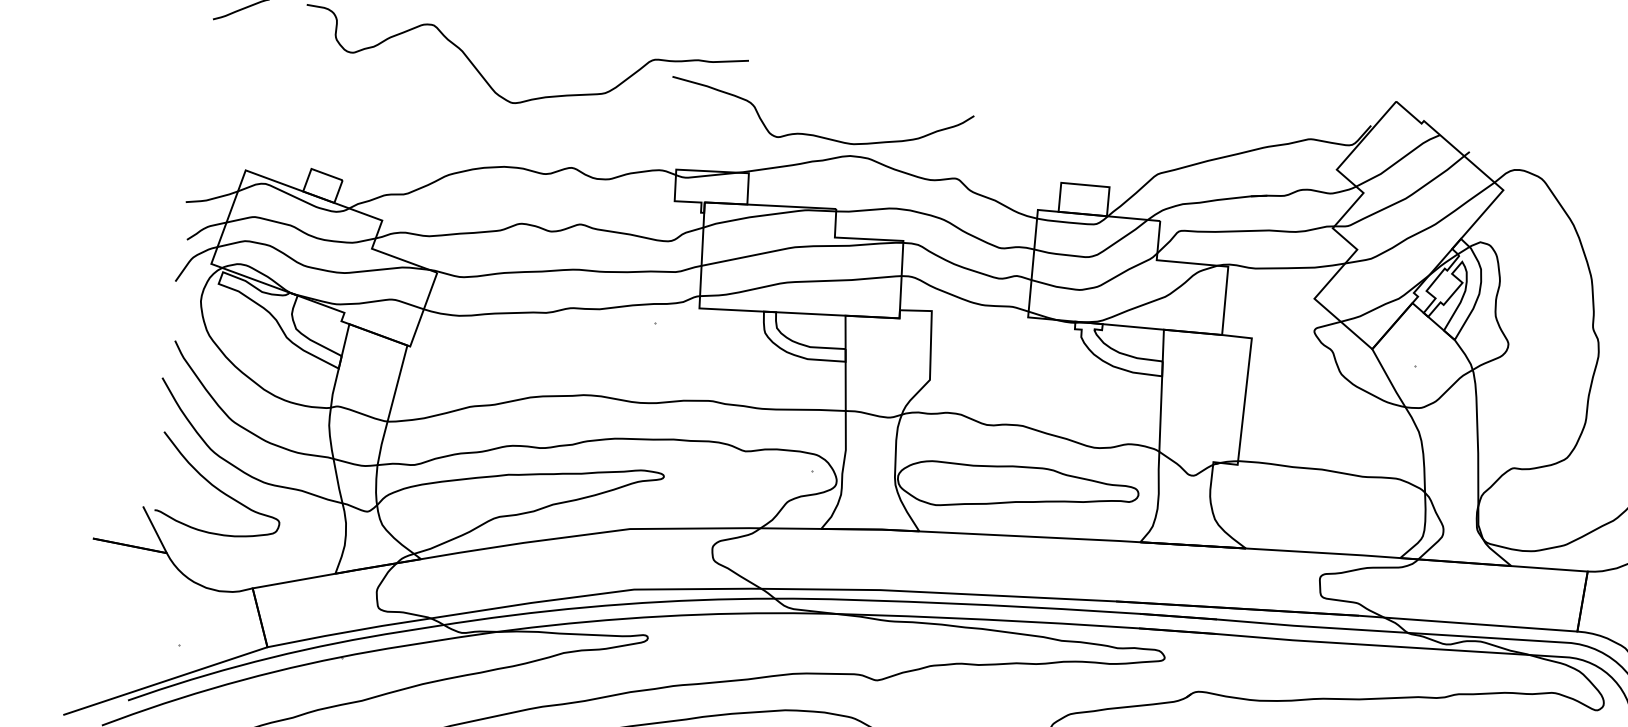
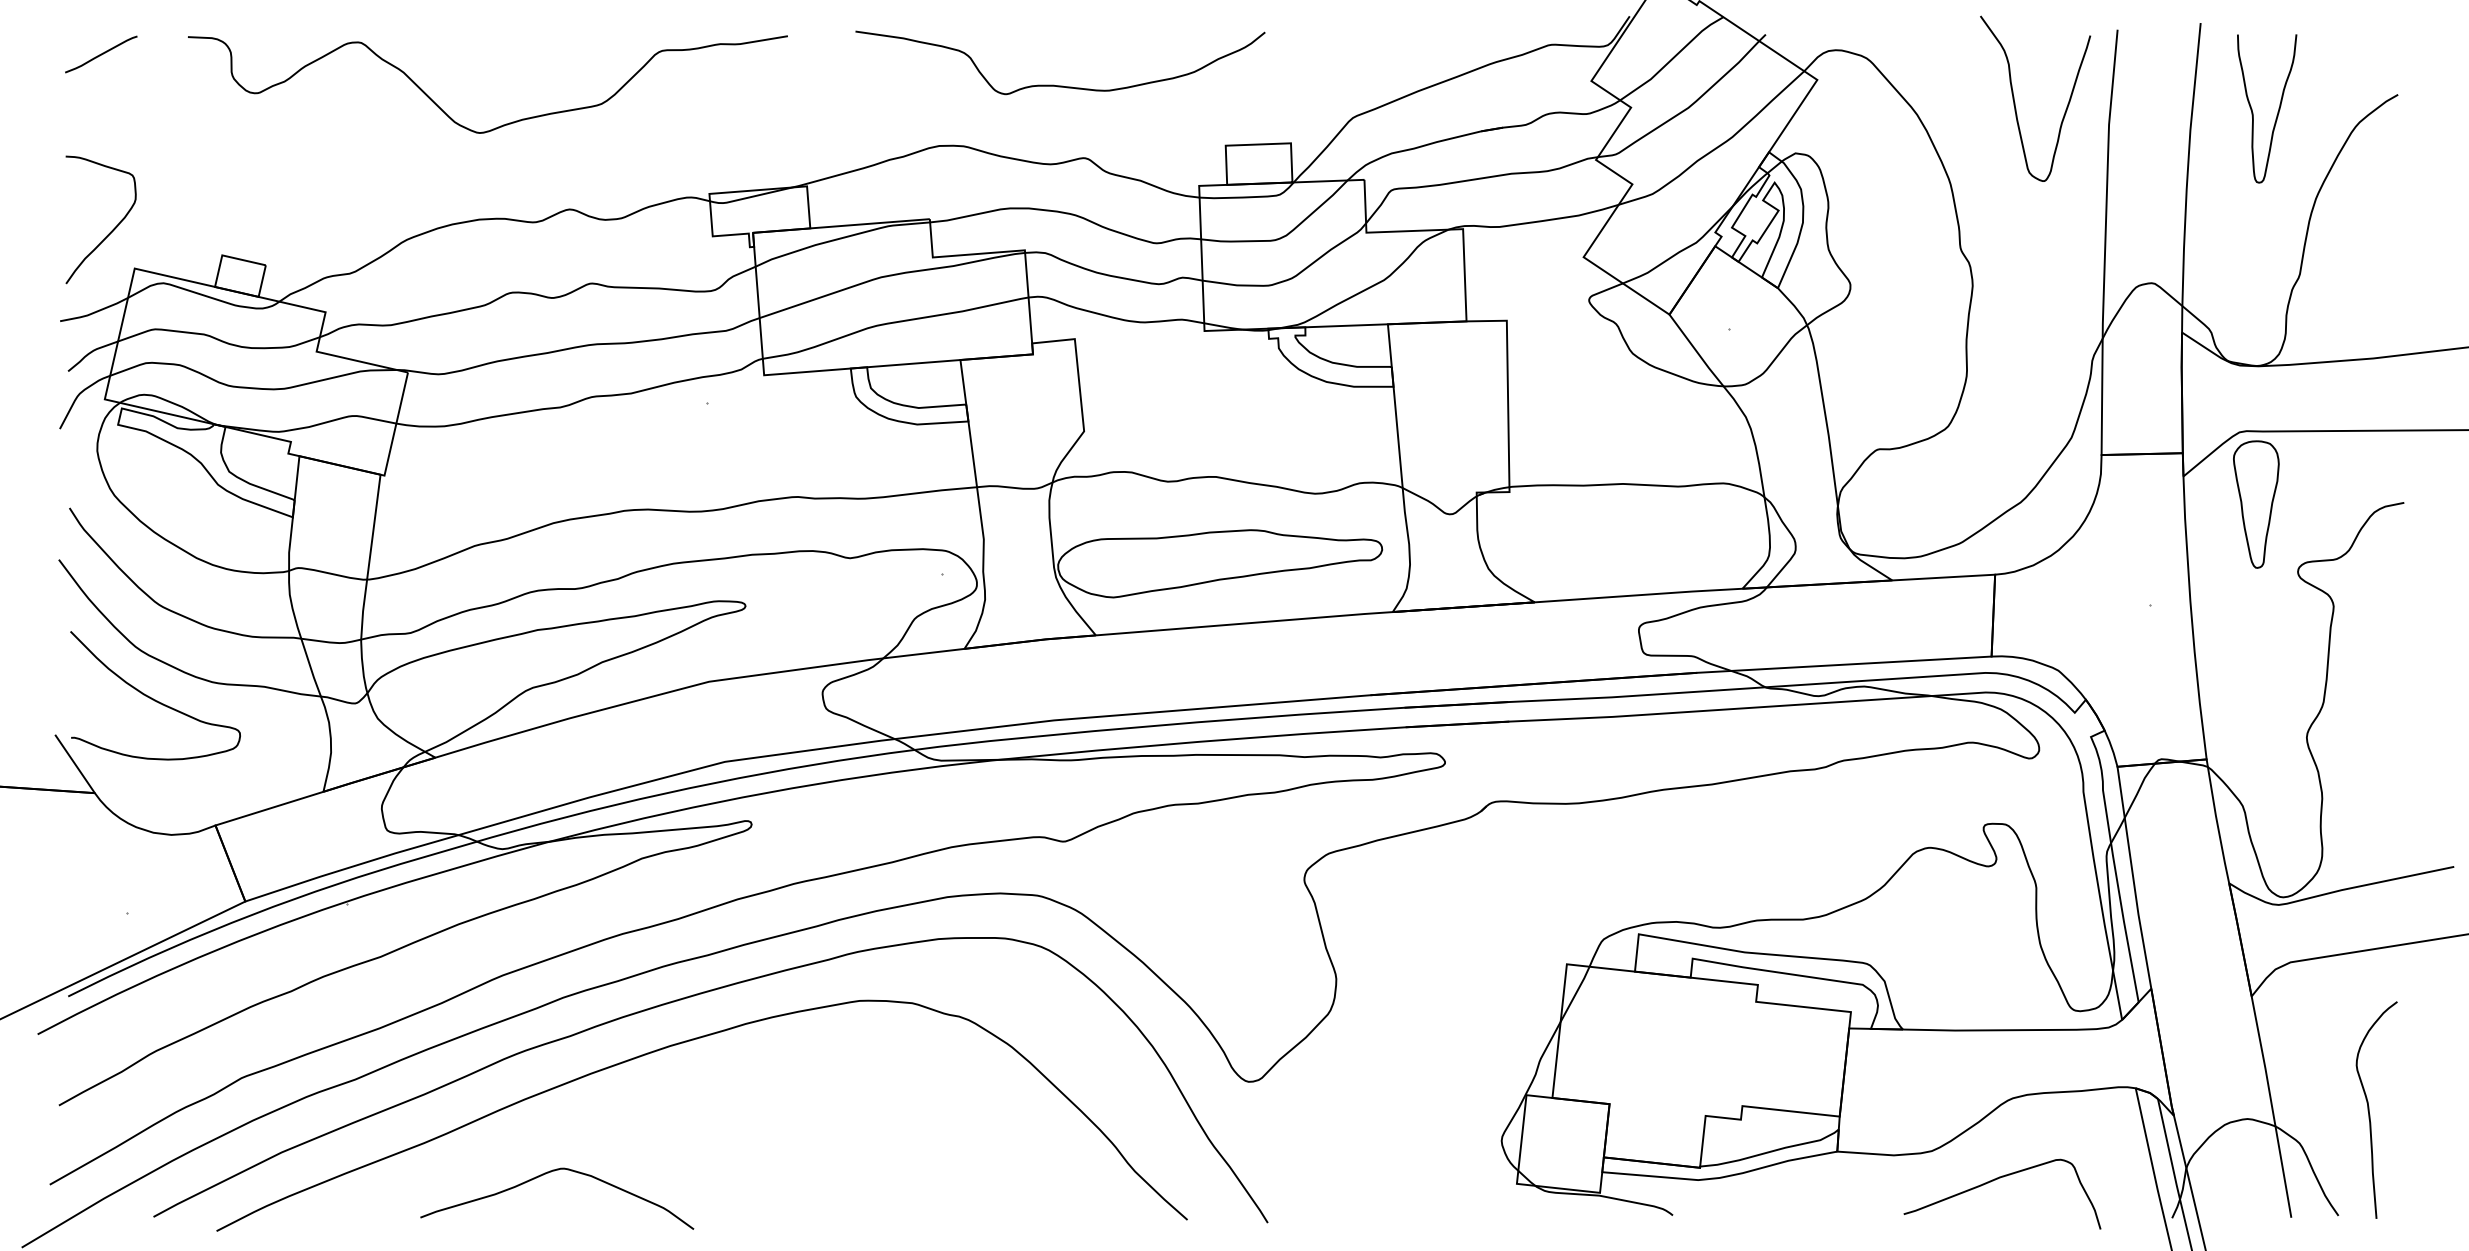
curve: (818, 135) -> (1060, 85), moved
curve: (232, 140) -> (111, 230), added

